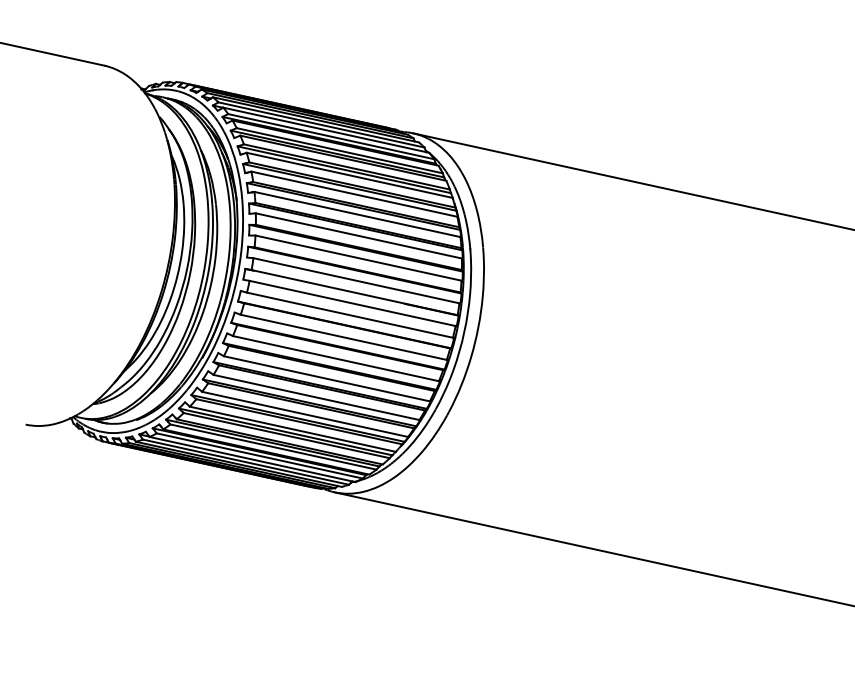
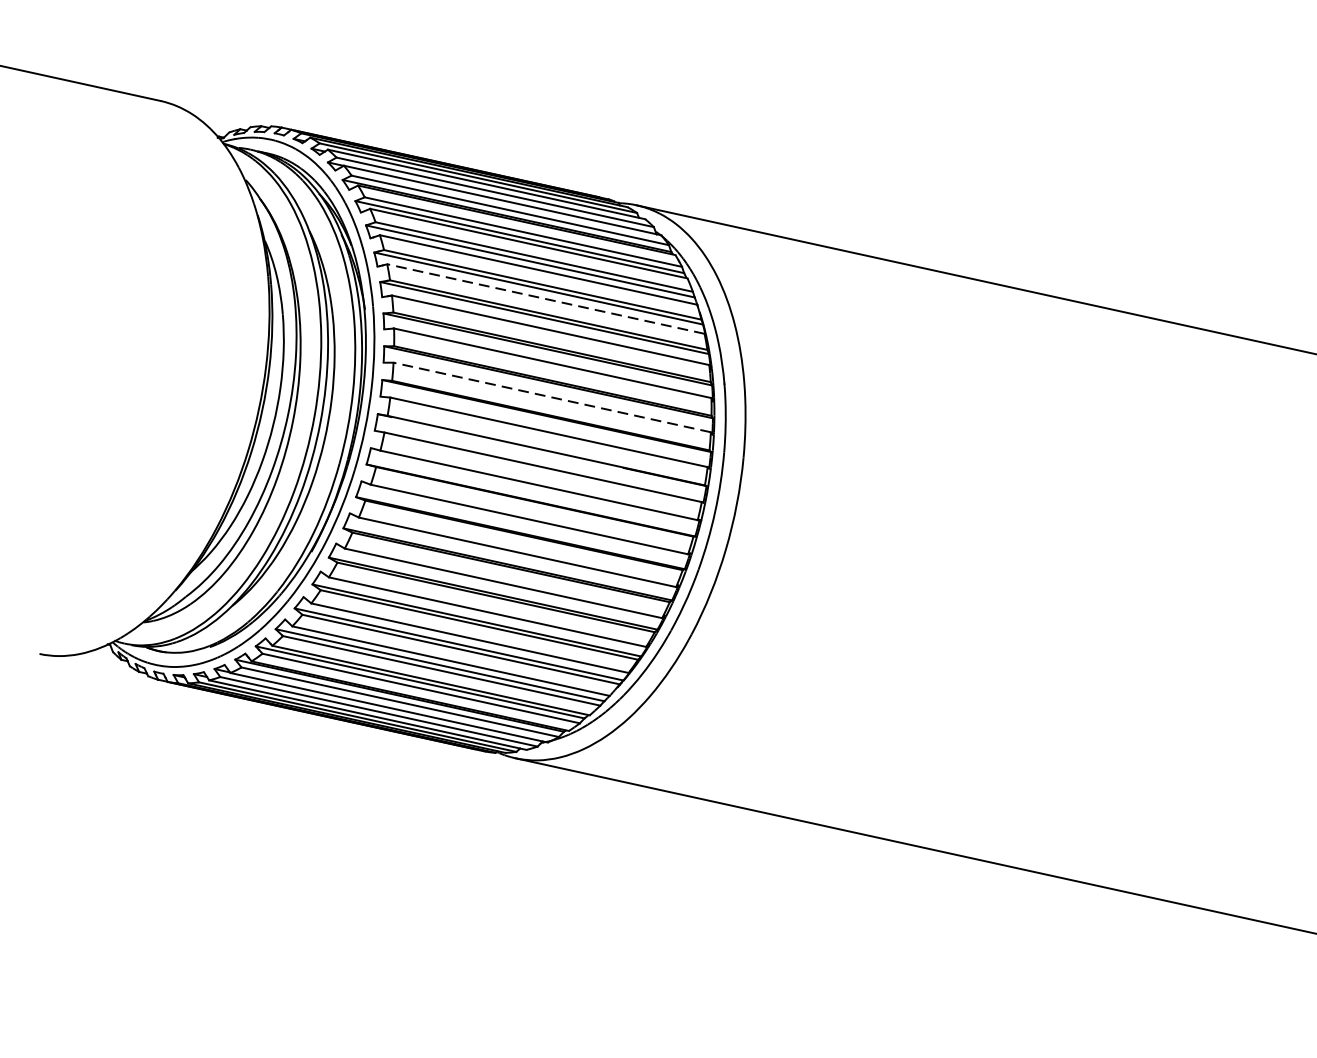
line: (353, 194) -> (544, 299), solid -> dashed
line: (358, 258) -> (552, 398), solid -> dashed

